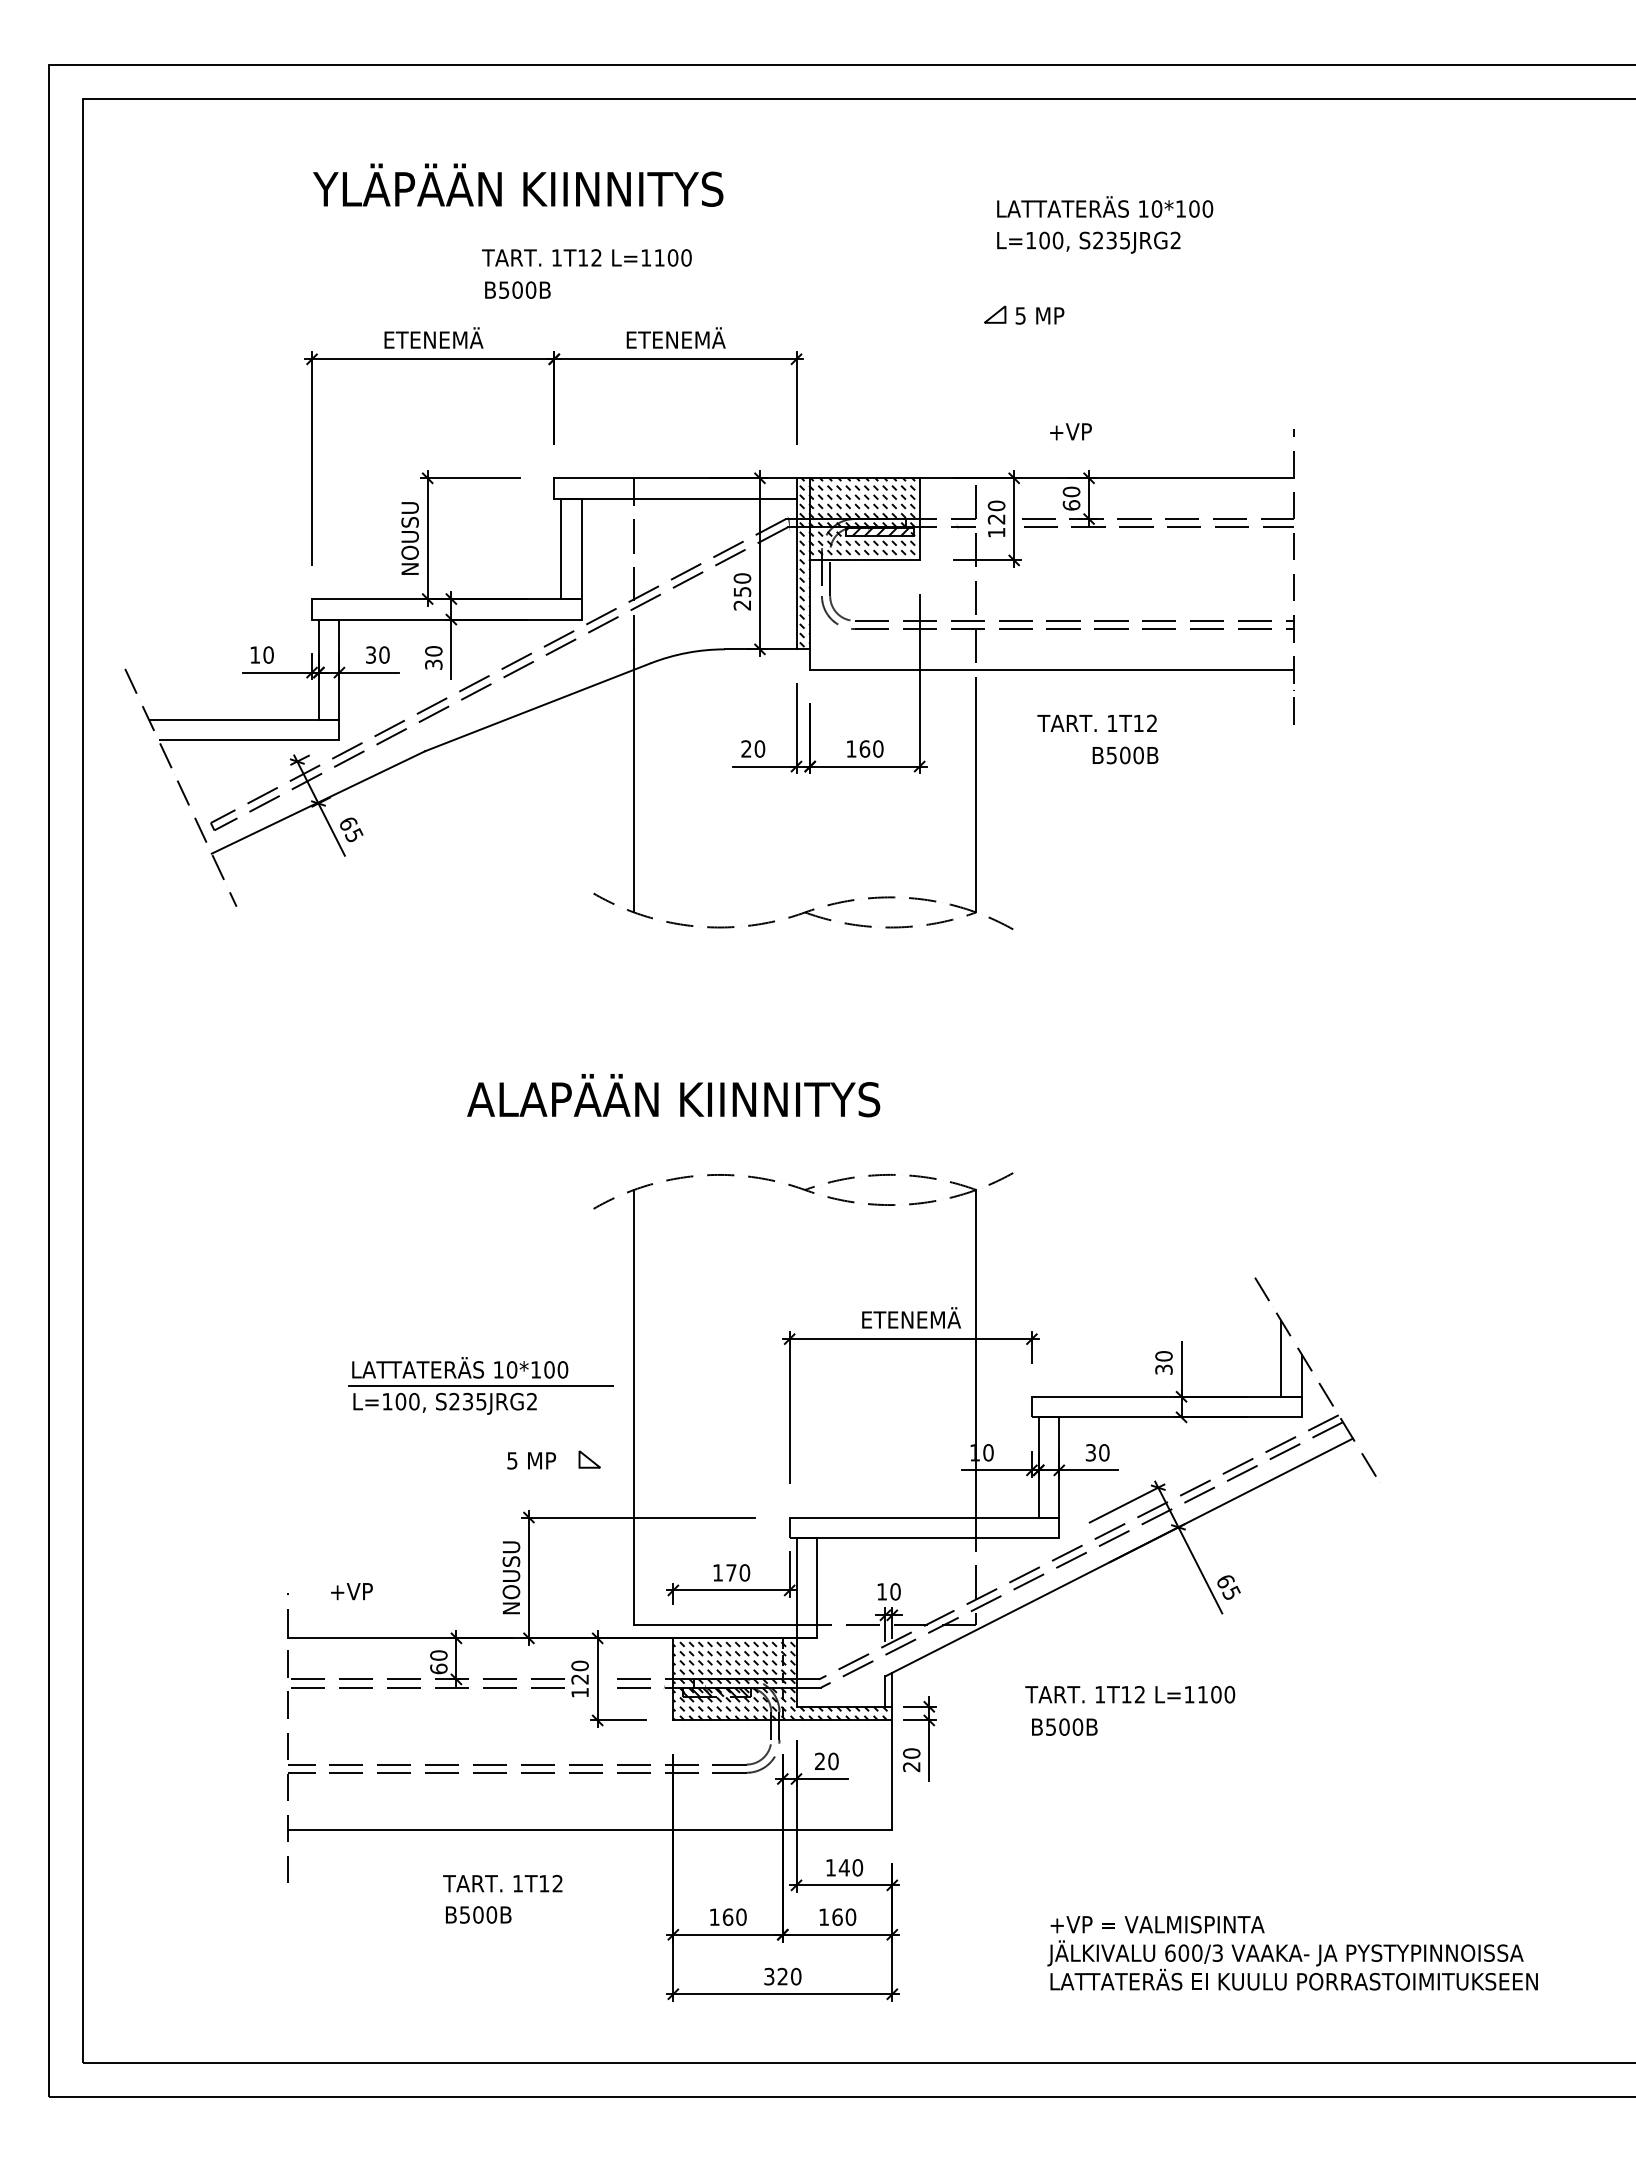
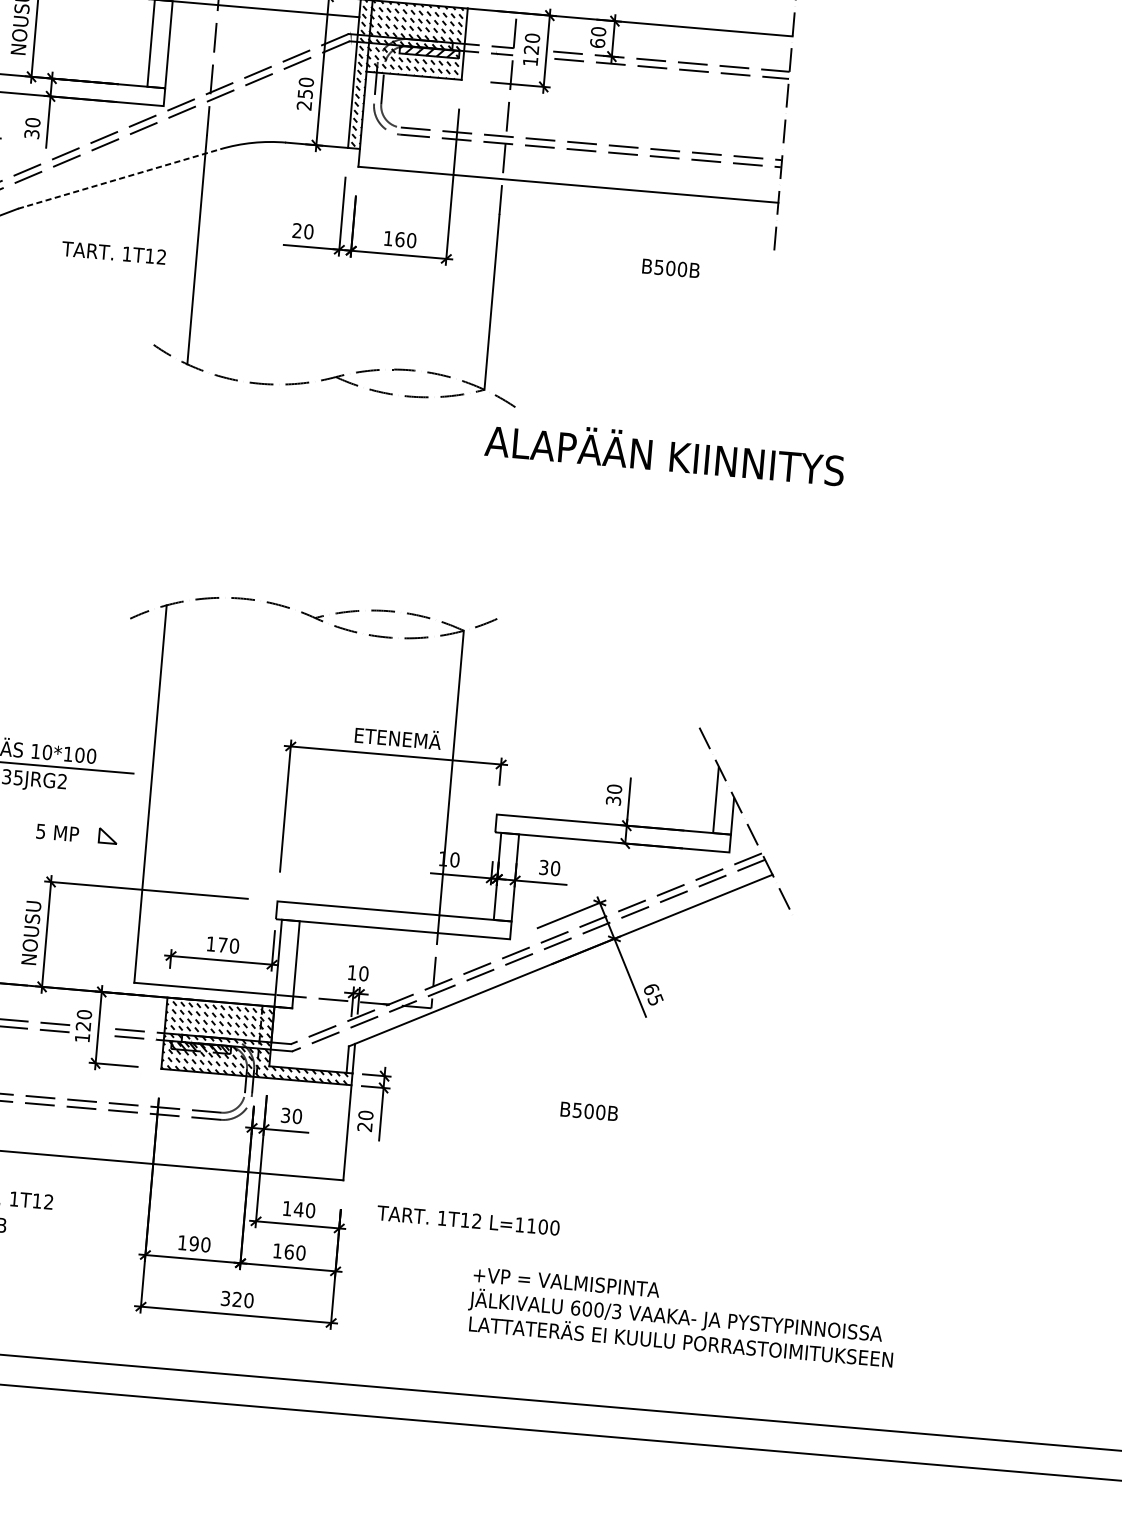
line: (537, 707) -> (118, 179), solid -> dashed
text: (1096, 722) -> (113, 252), moved
text: (1125, 755) -> (671, 268), moved
text: (673, 1095) -> (664, 452), moved
text: (1130, 1694) -> (468, 1220), moved
text: (1064, 1726) -> (589, 1110), moved
text: (820, 1761) -> (286, 1115), 20 -> 30
text: (727, 1916) -> (193, 1243), 160 -> 190

